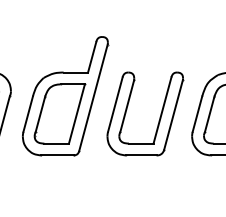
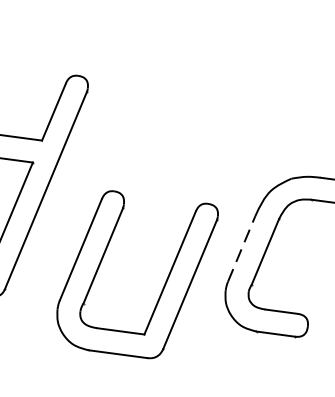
line: (197, 113) -> (242, 247), solid -> dashed
part: (159, 117) -> (162, 285), moved

